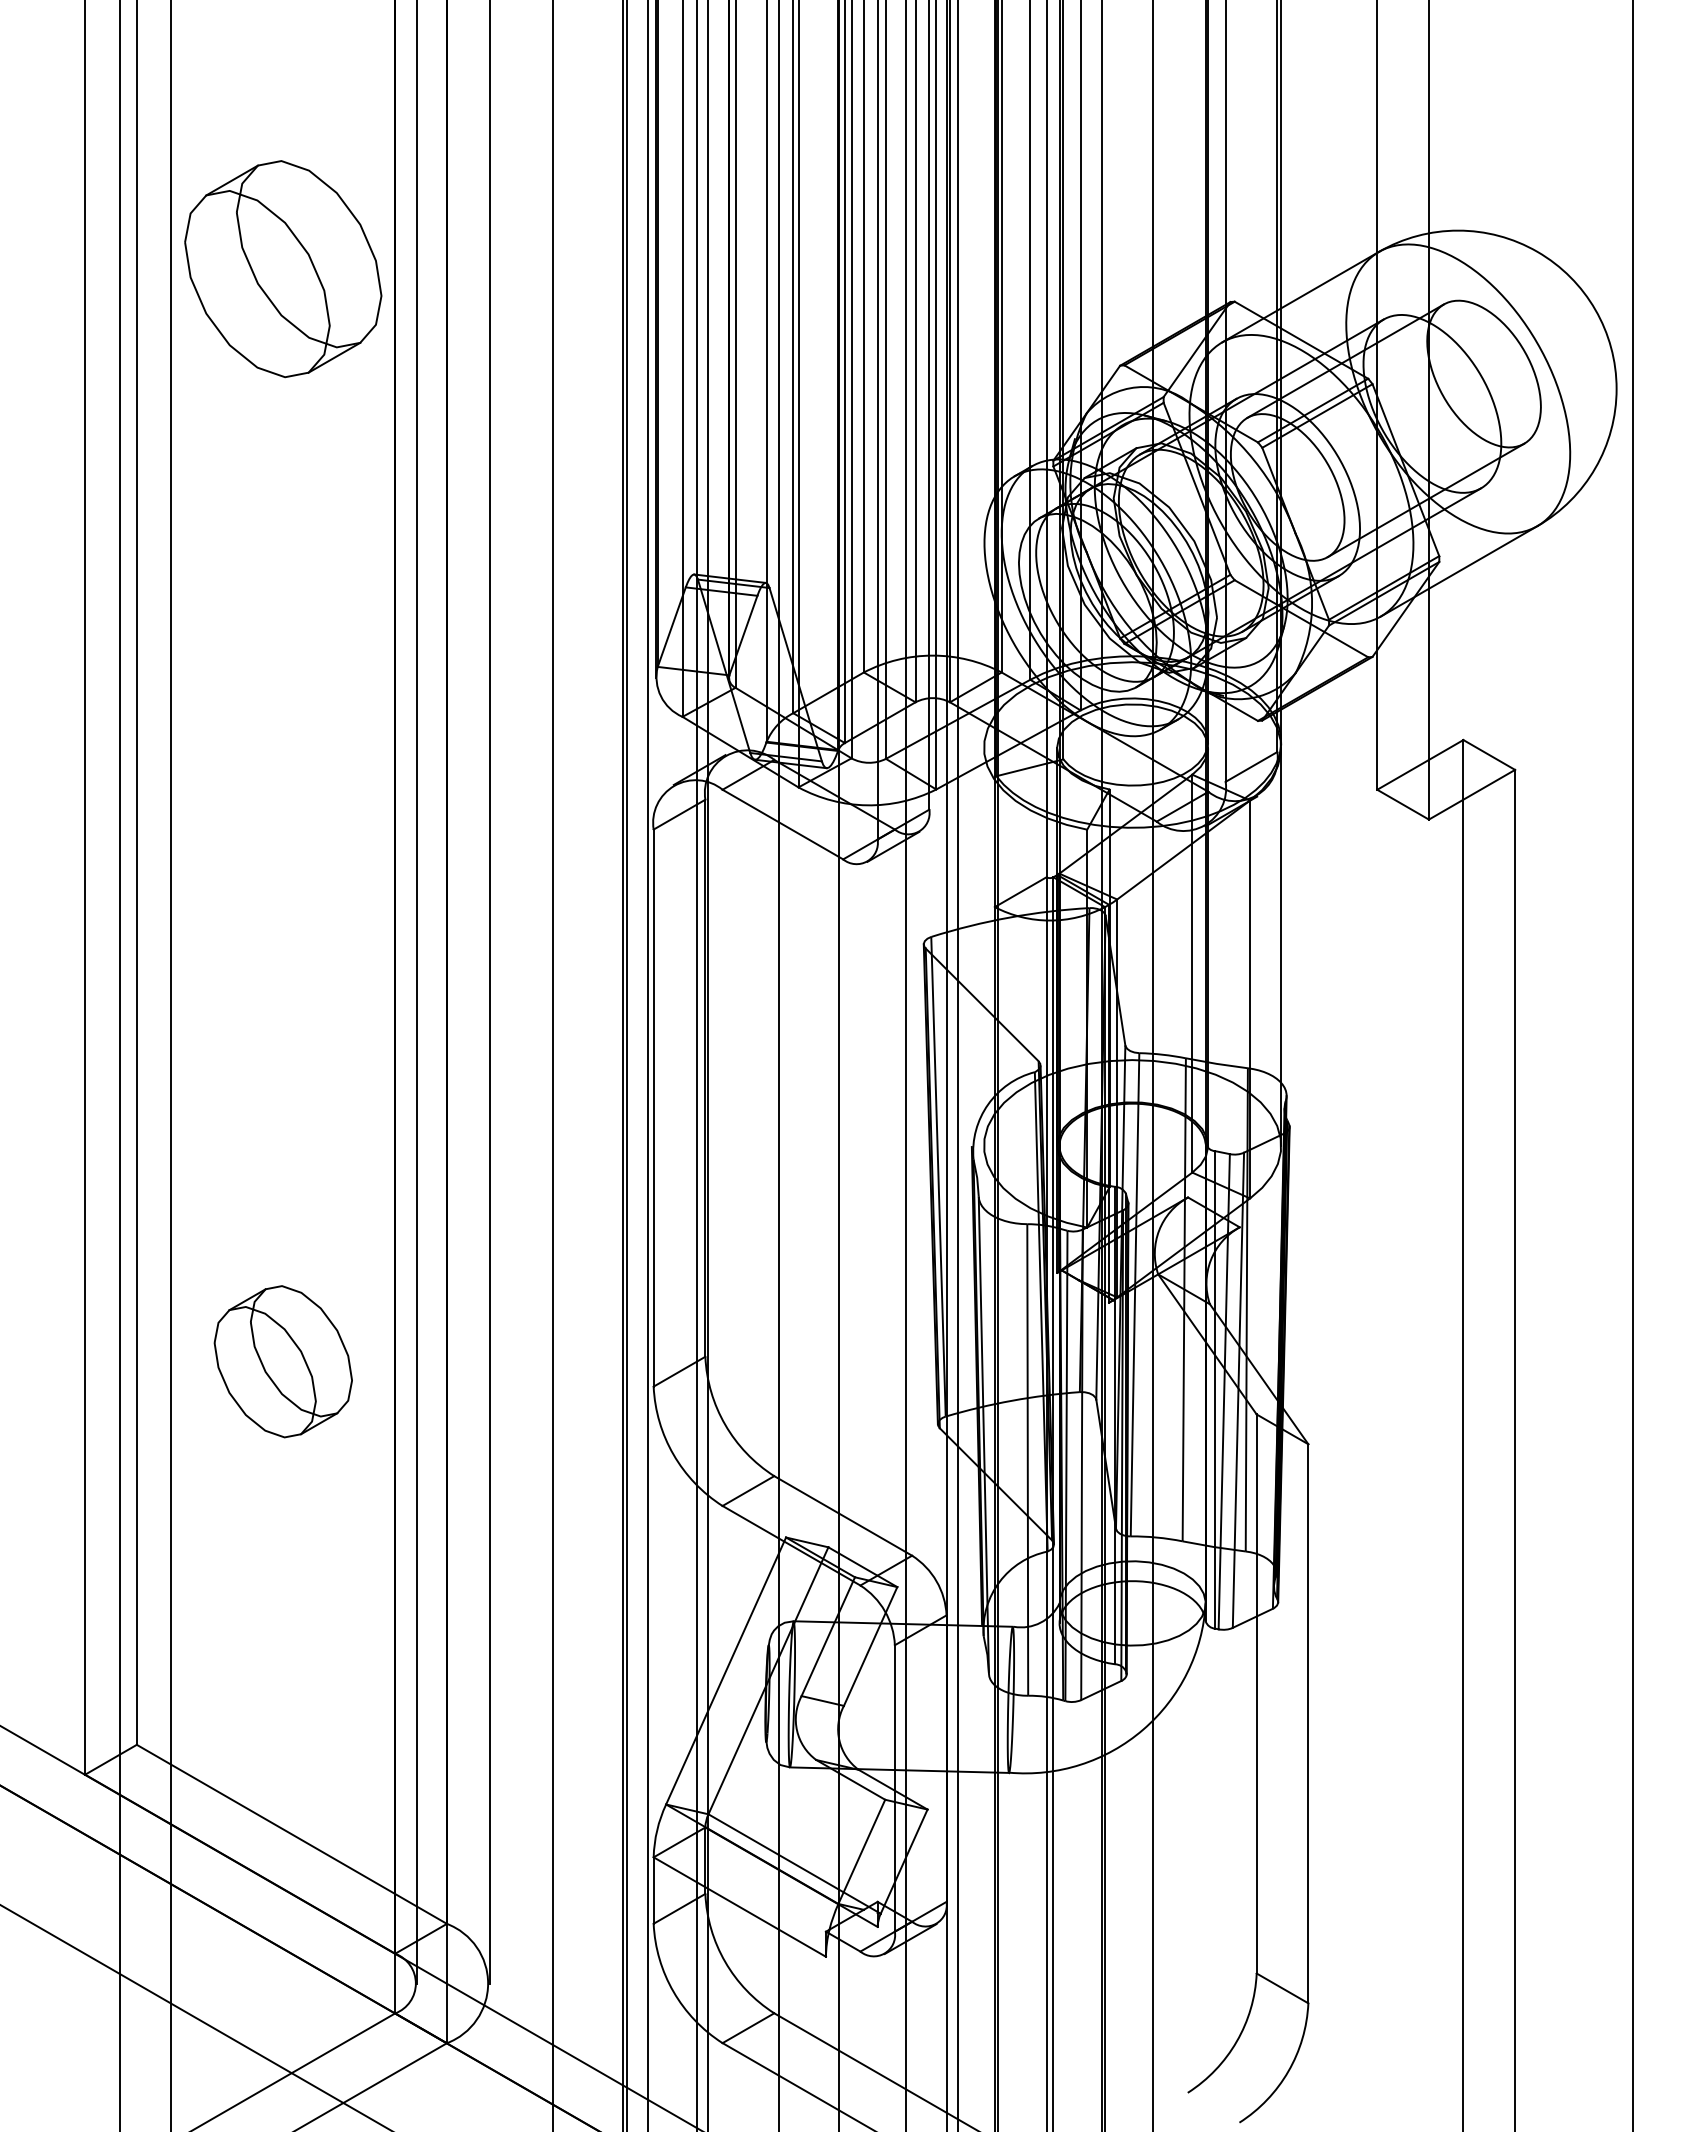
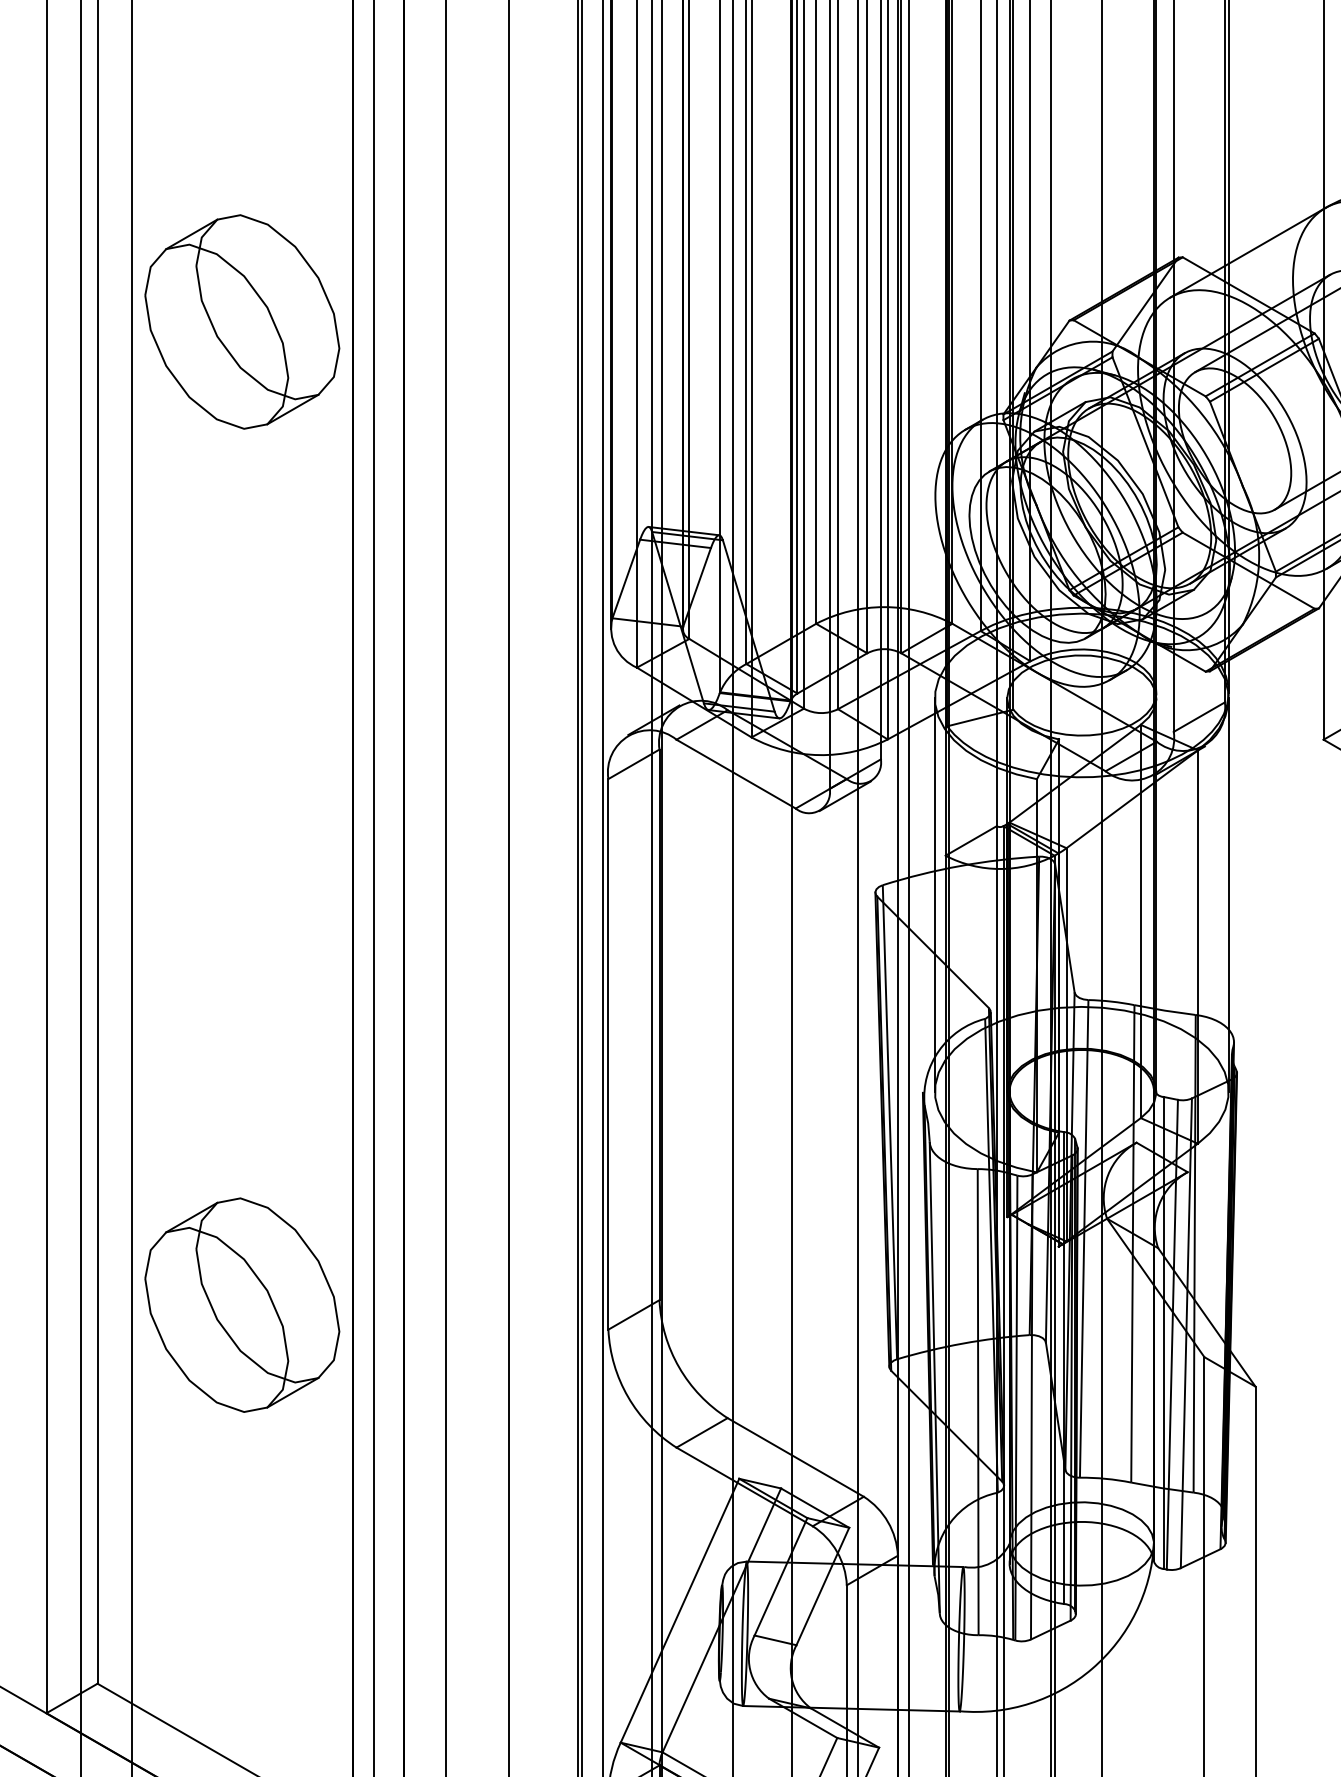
part: (283, 269) -> (242, 322), moved
line: (984, 946) -> (935, 894), added
part: (283, 1361) -> (242, 1304), size x1.43

